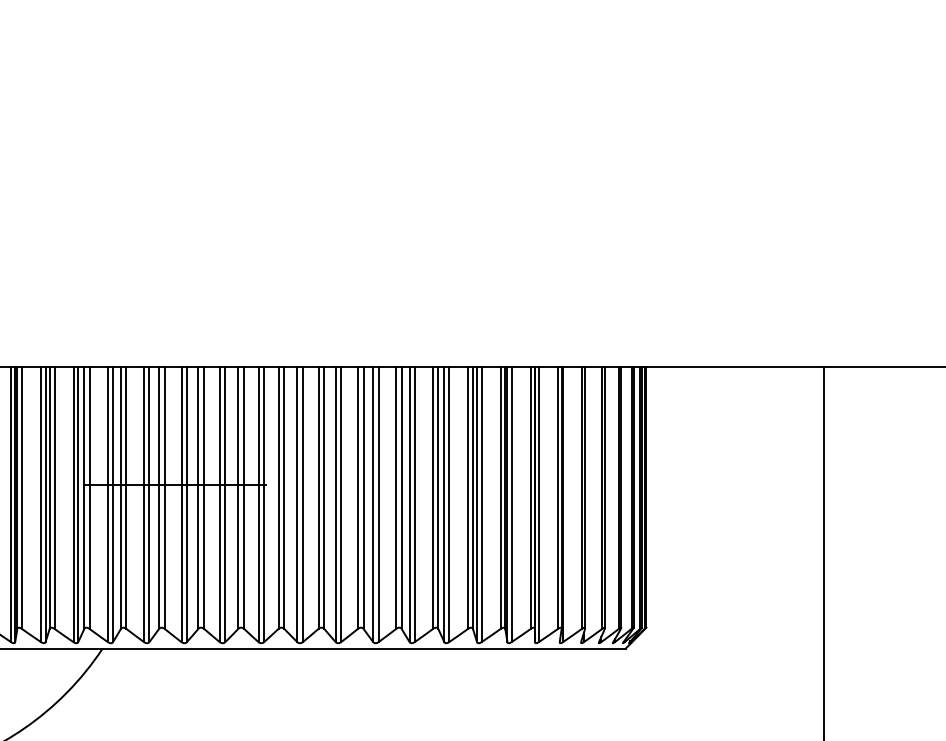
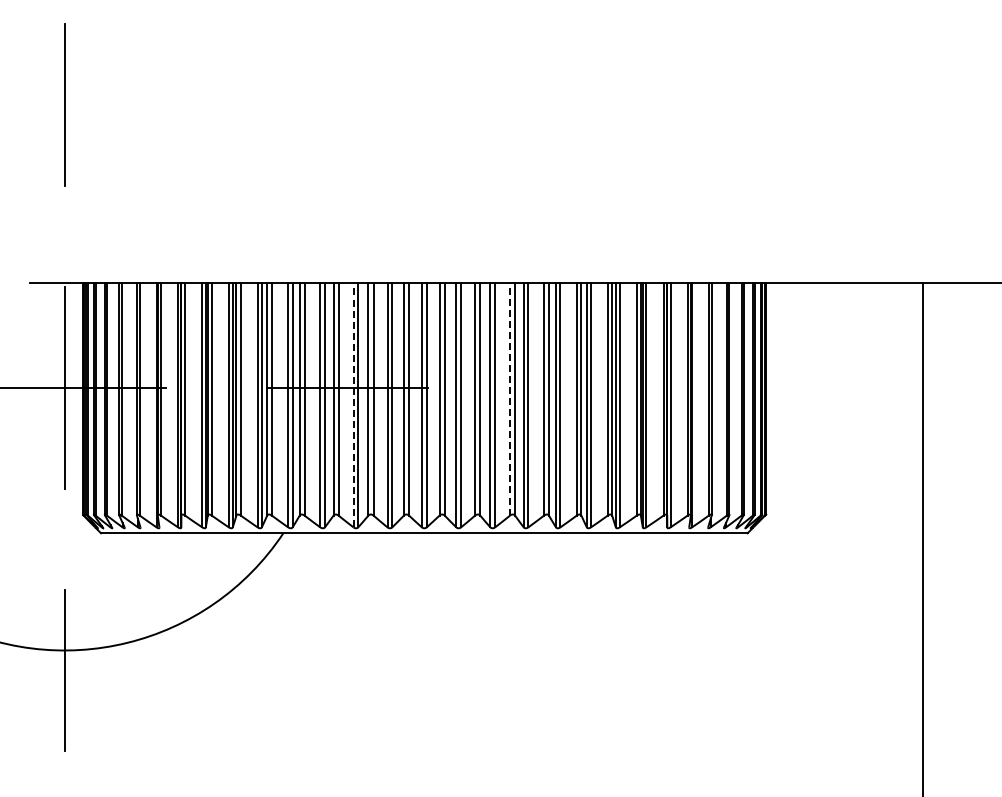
line: (358, 496) -> (510, 398), solid -> dashed
line: (181, 503) -> (353, 404), solid -> dashed

